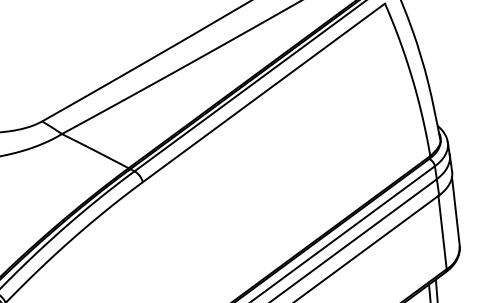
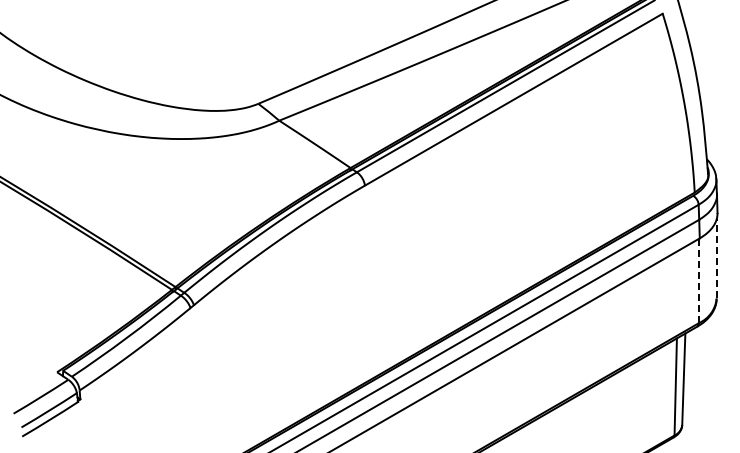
line: (455, 211) -> (716, 258), solid -> dashed
line: (442, 232) -> (698, 281), solid -> dashed

